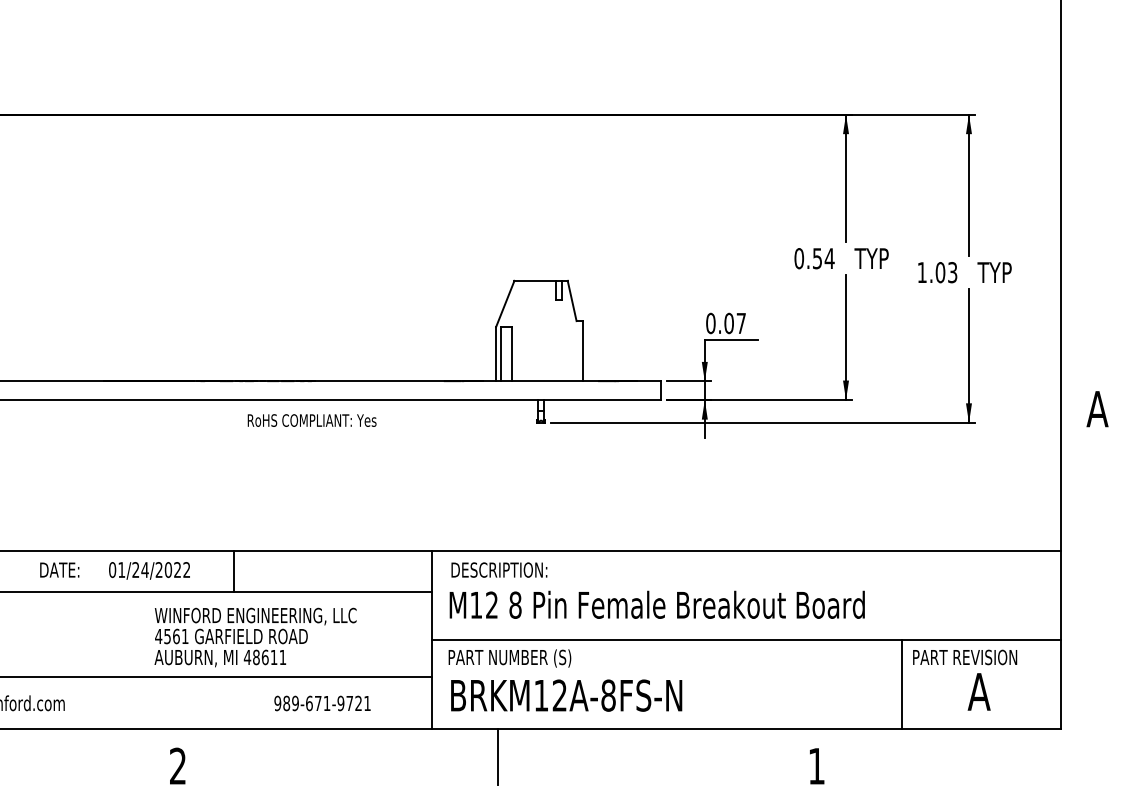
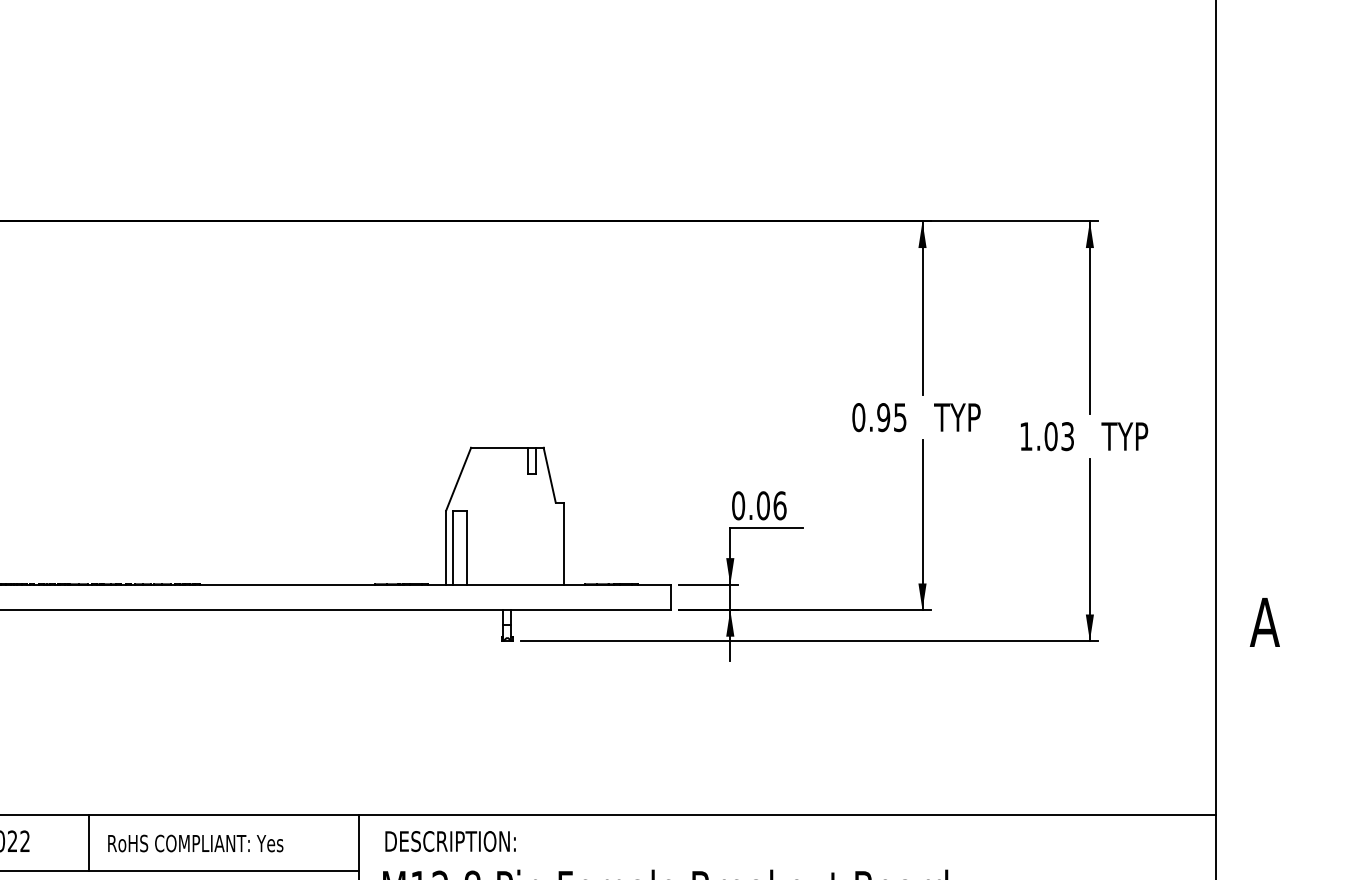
text: (823, 258) -> (891, 417), 0.54 -> 0.95
text: (741, 323) -> (780, 505), 0.07 -> 0.06
text: (311, 420) -> (194, 843), moved

